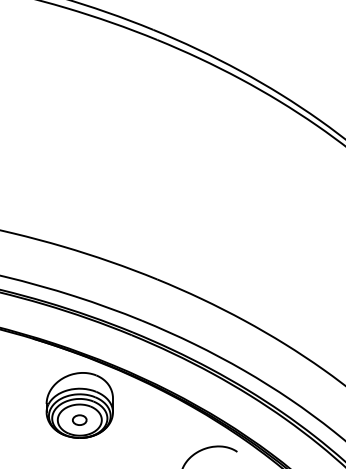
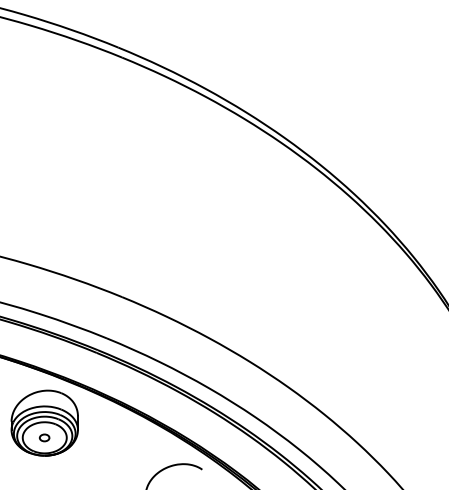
part: (79, 419) -> (44, 437), size x0.7

